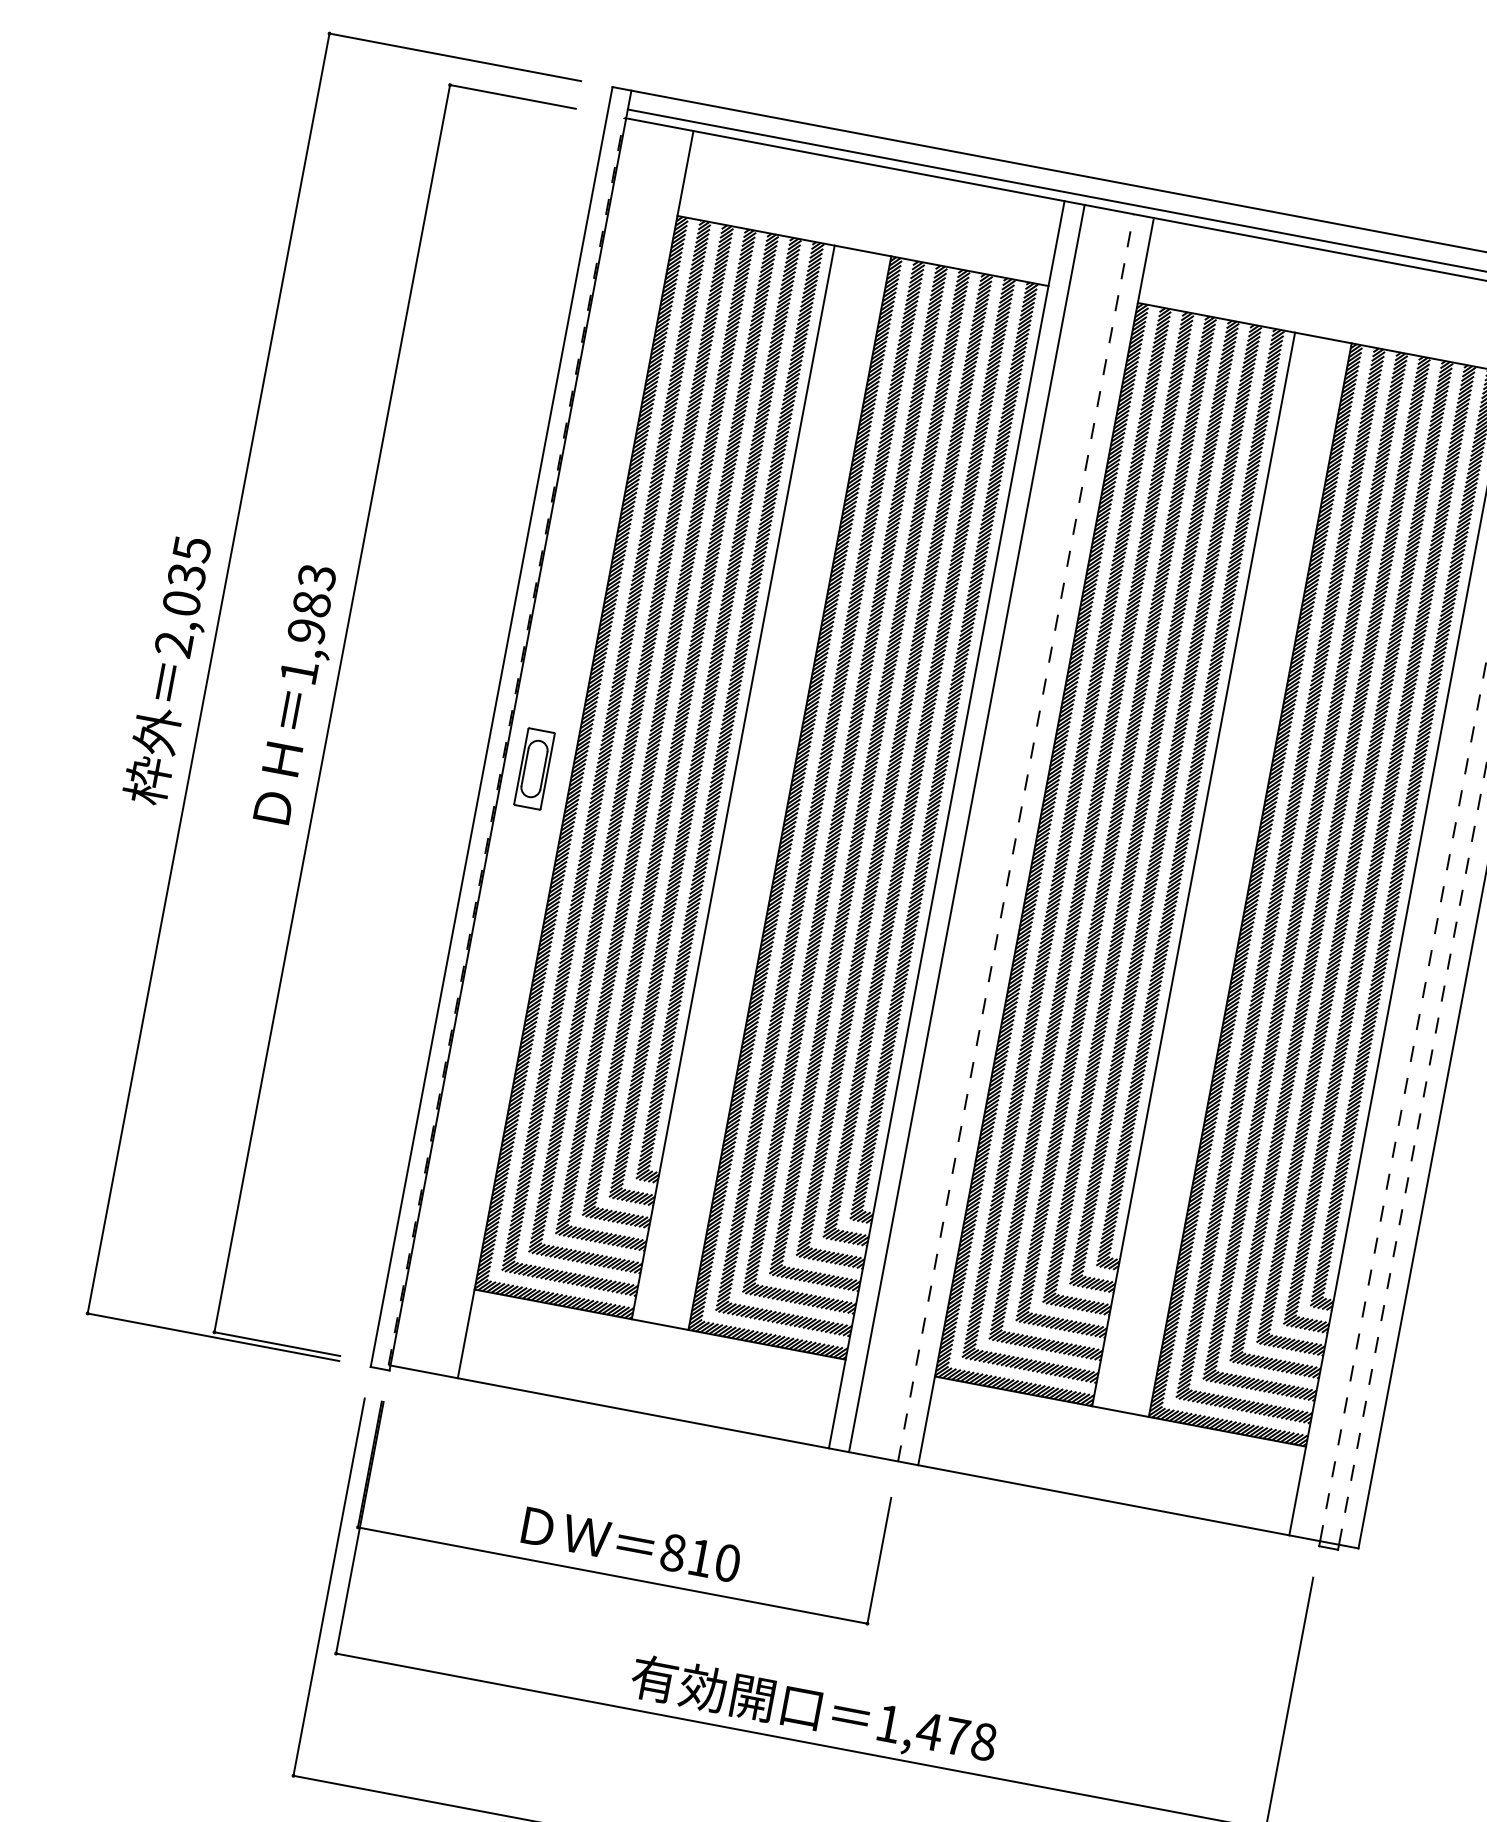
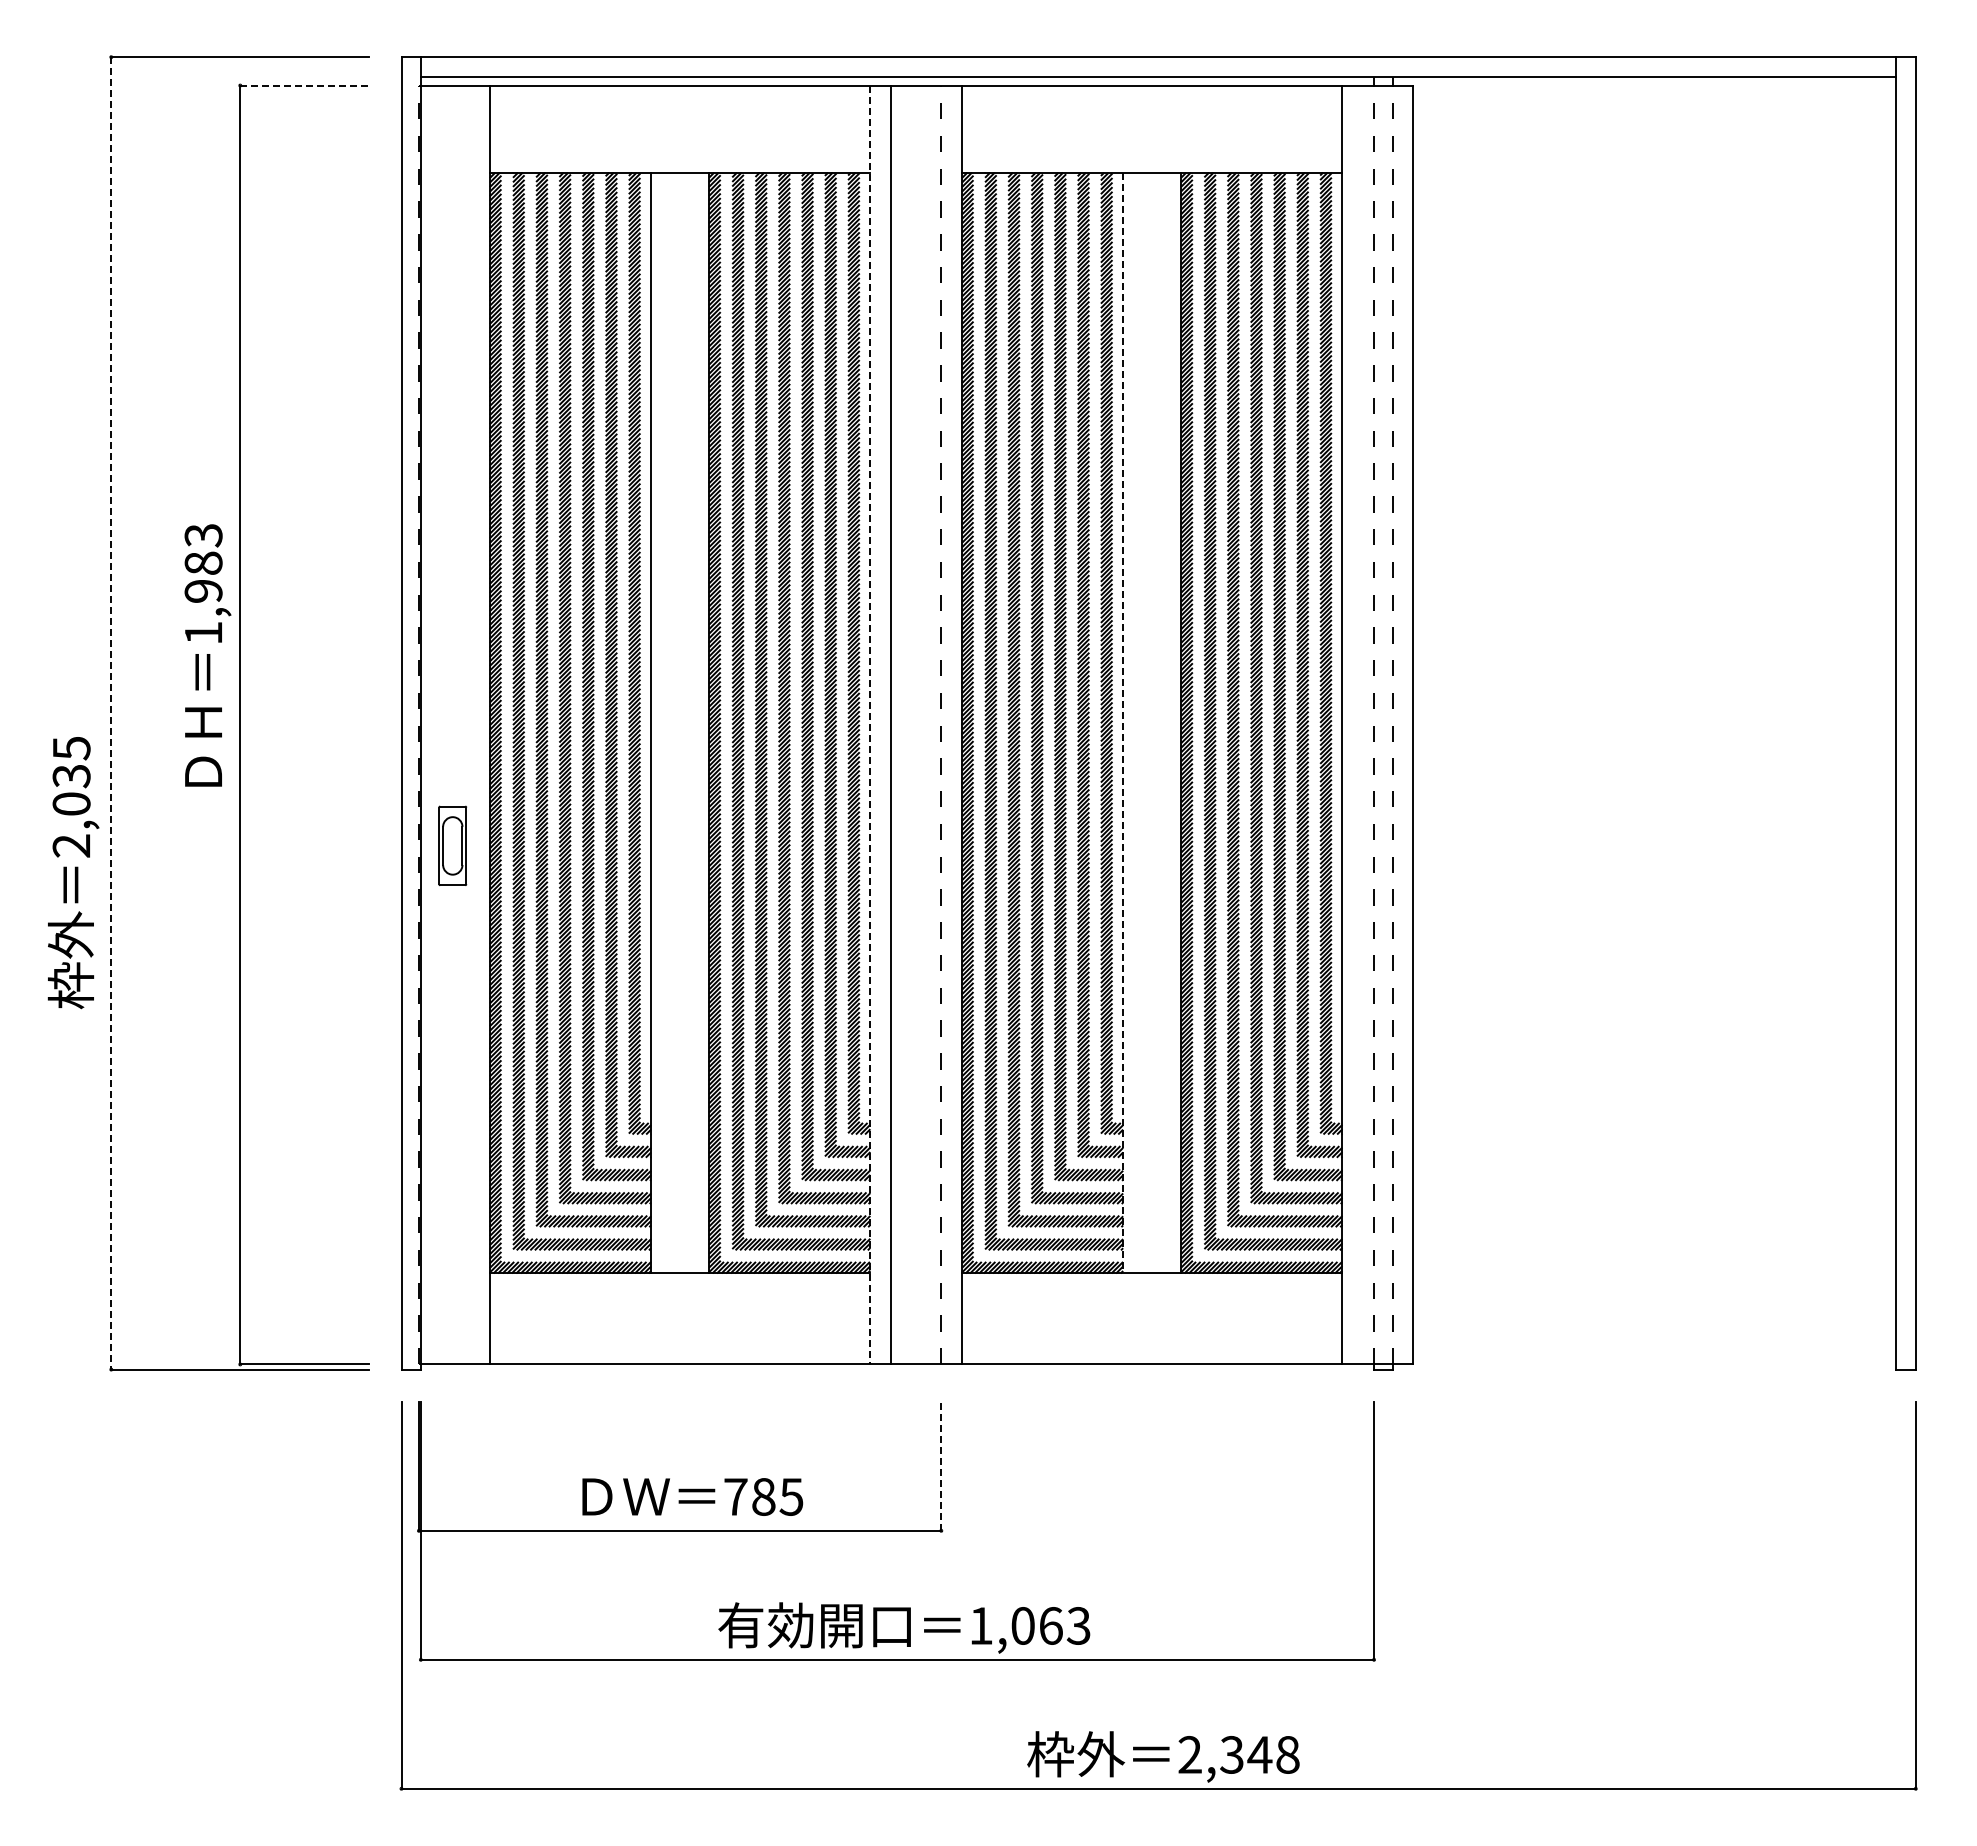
line: (513, 97) -> (305, 85), solid -> dashed
text: (170, 671) -> (73, 873), moved
line: (208, 673) -> (111, 713), solid -> dashed
text: (298, 694) -> (207, 655), moved
part: (534, 768) -> (452, 845), moved
line: (946, 825) -> (870, 725), solid -> dashed
line: (1193, 869) -> (1123, 723), solid -> dashed
text: (700, 1557) -> (763, 1496), 810 -> 785
line: (879, 1560) -> (941, 1465), solid -> dashed
text: (956, 1736) -> (1050, 1625), 1,478 -> 1,063

